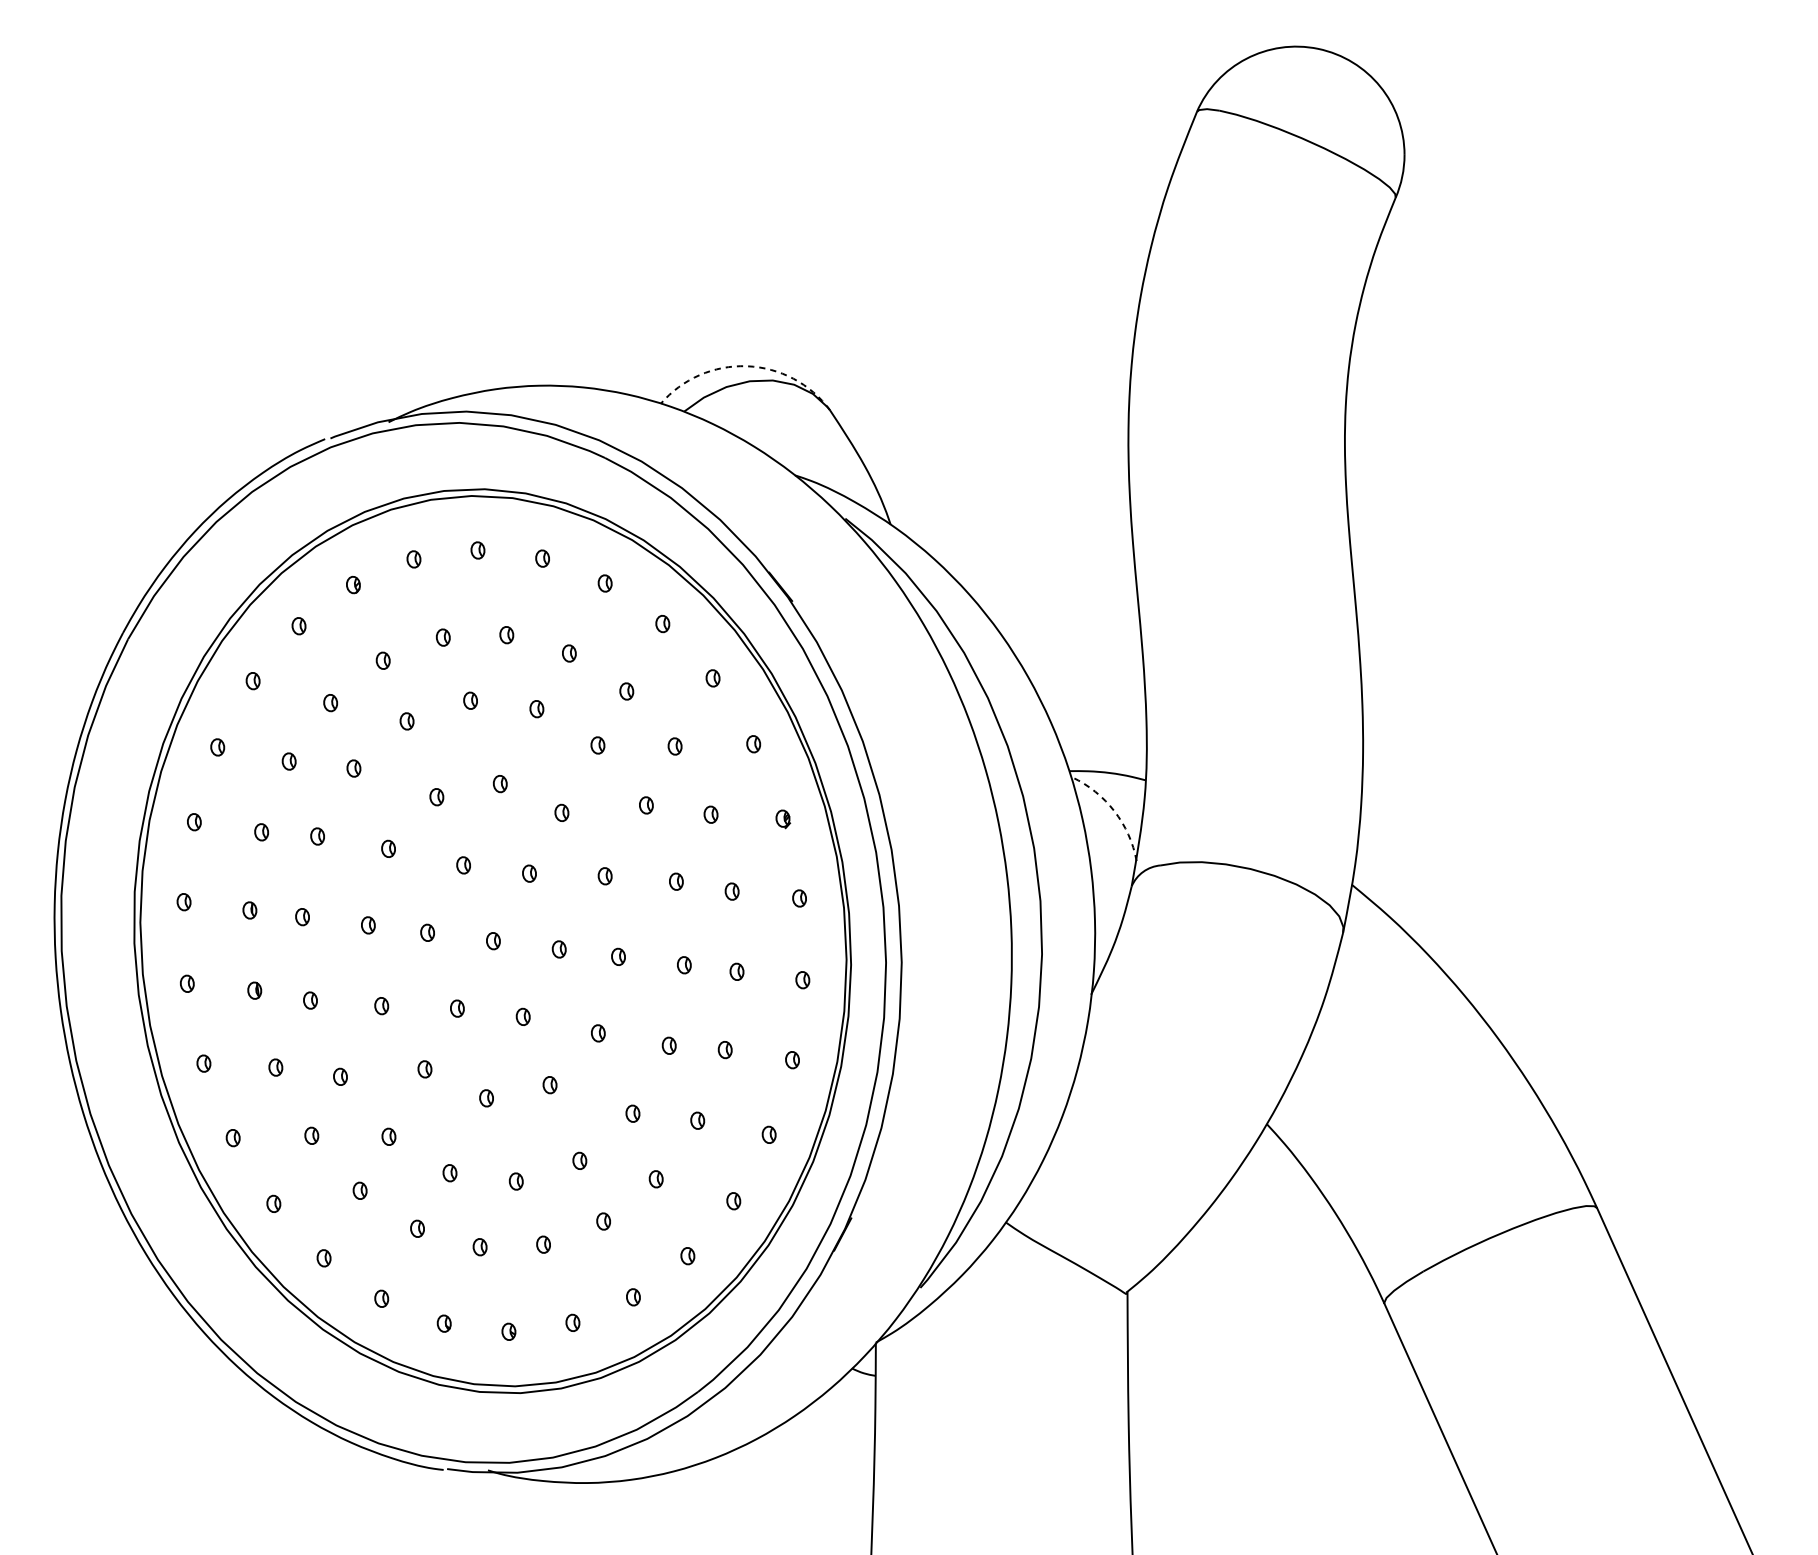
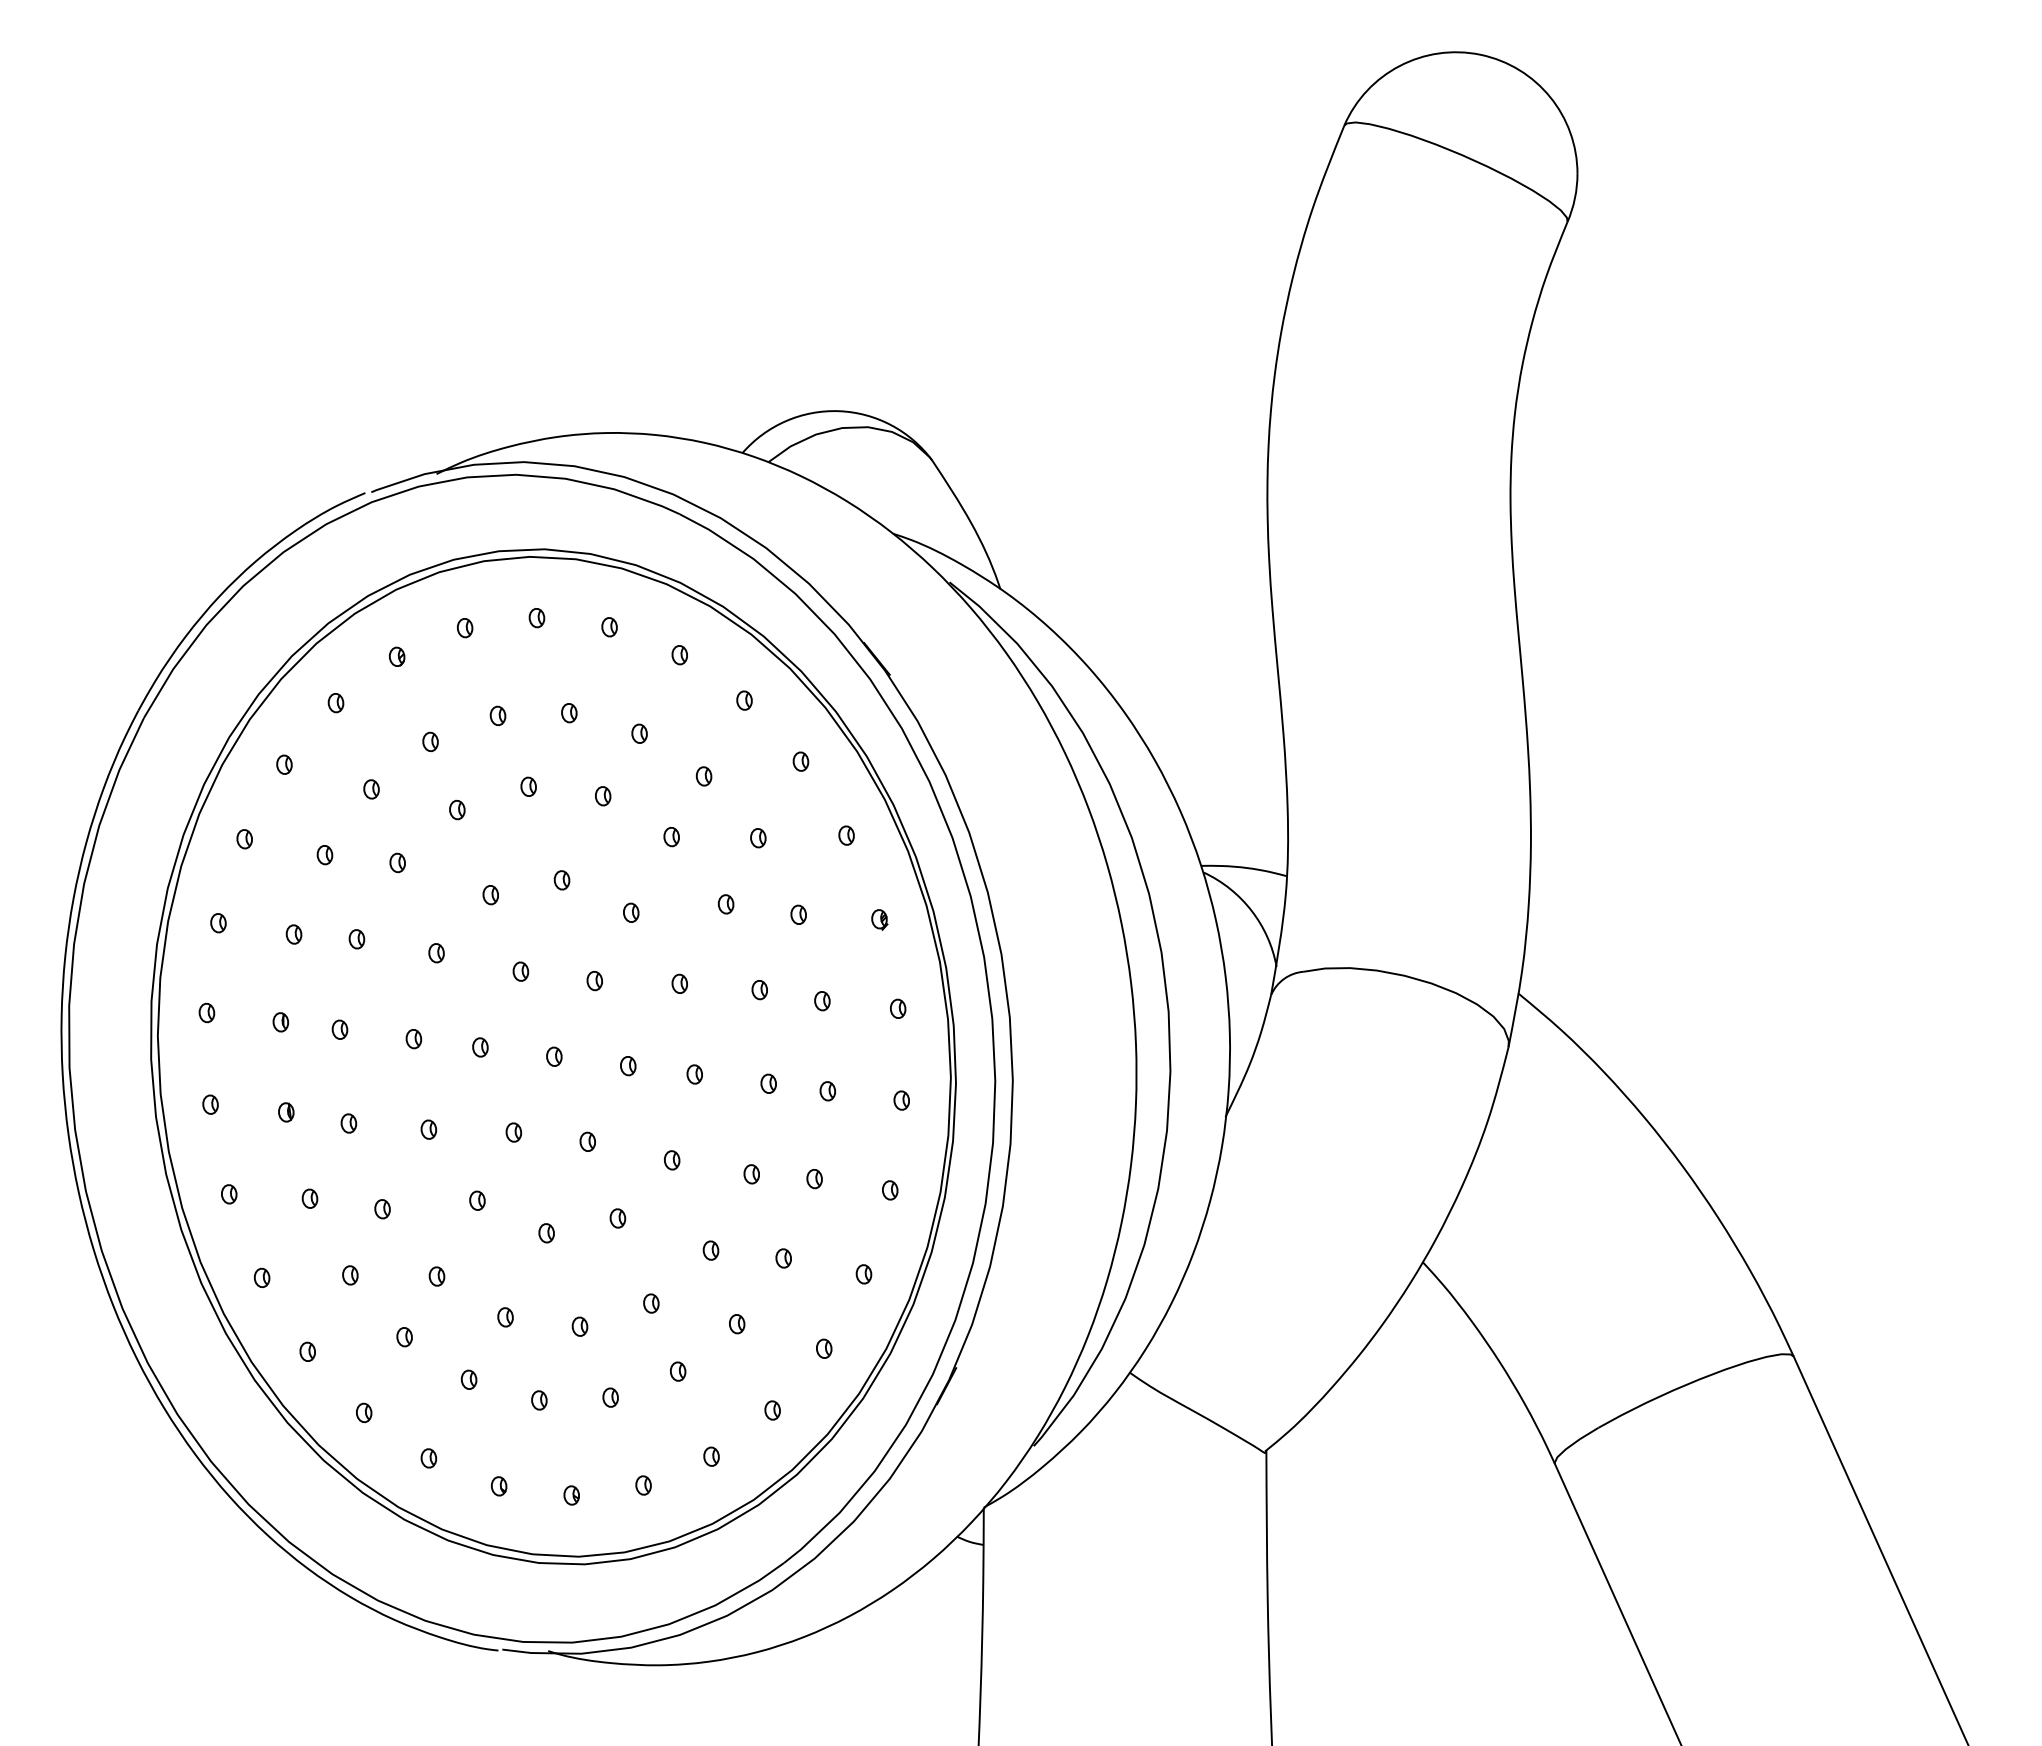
arc: (747, 366) -> (839, 411), dashed -> solid
arc: (1114, 810) -> (1251, 910), dashed -> solid

